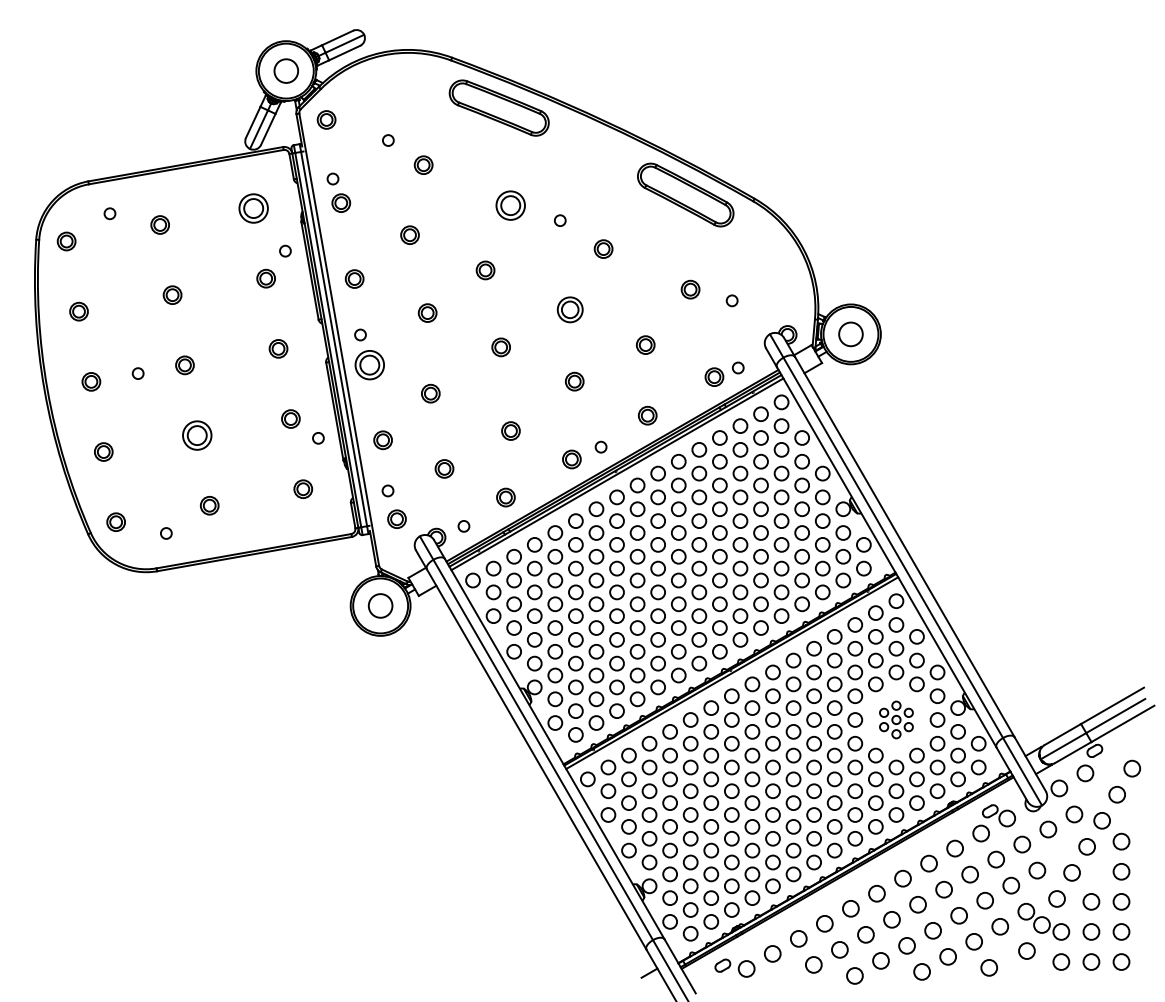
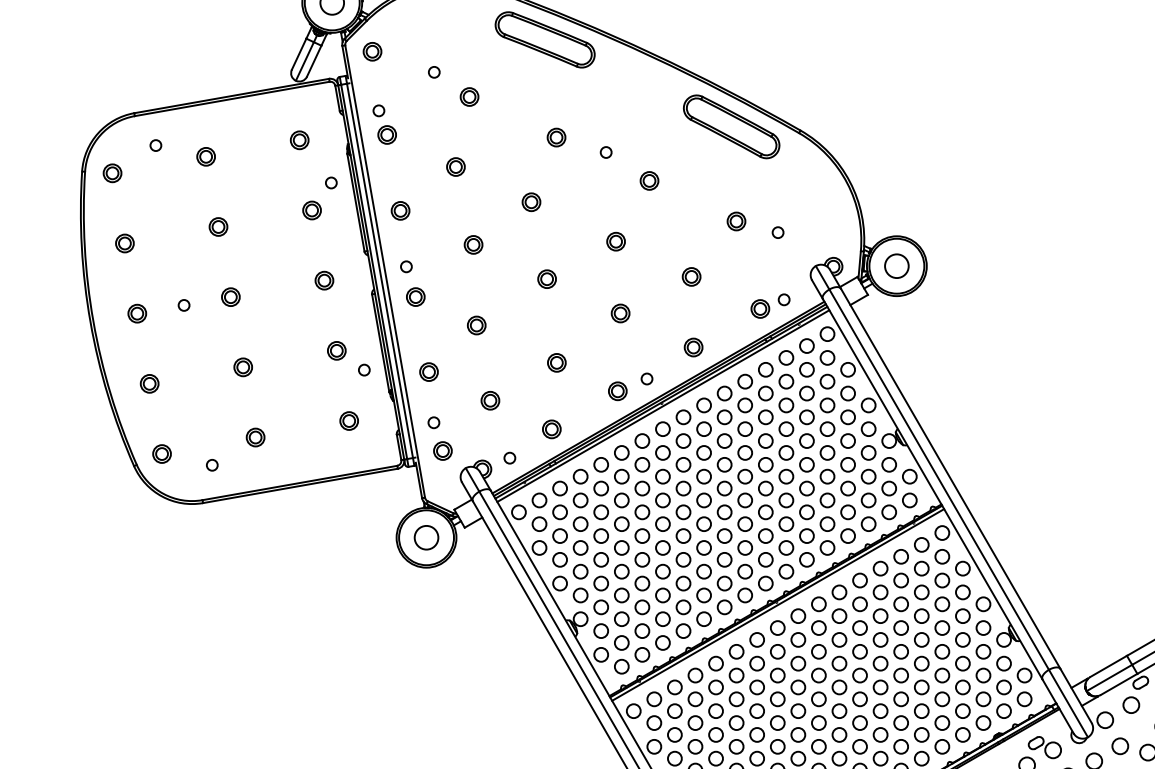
part: (510, 205) -> (556, 137), size x0.62
part: (253, 208) -> (299, 140), size x0.62
part: (569, 309) -> (615, 241), size x0.71
part: (369, 365) -> (415, 297), size x0.62
part: (197, 435) -> (243, 367), size x0.62
part: (896, 719) -> (942, 651), size x1.67

